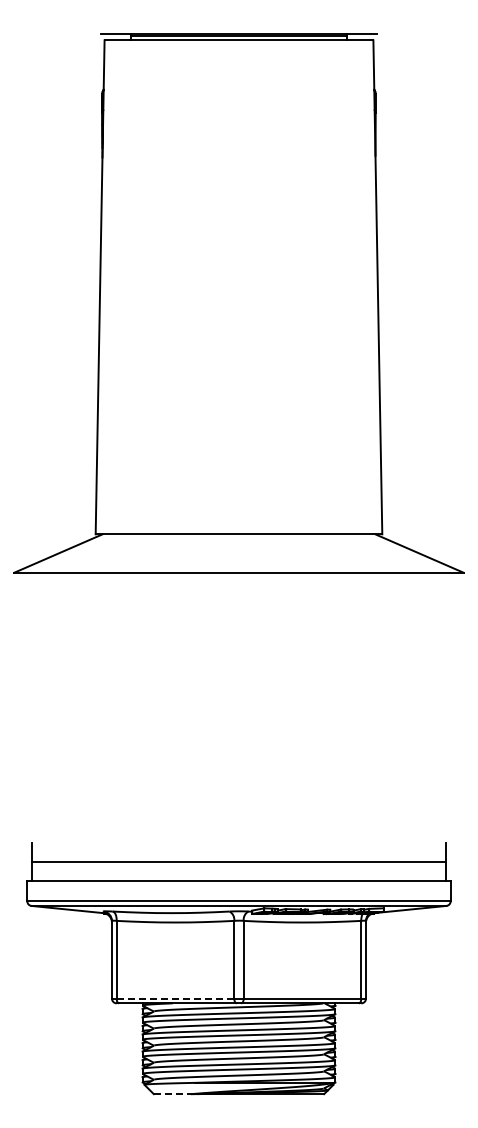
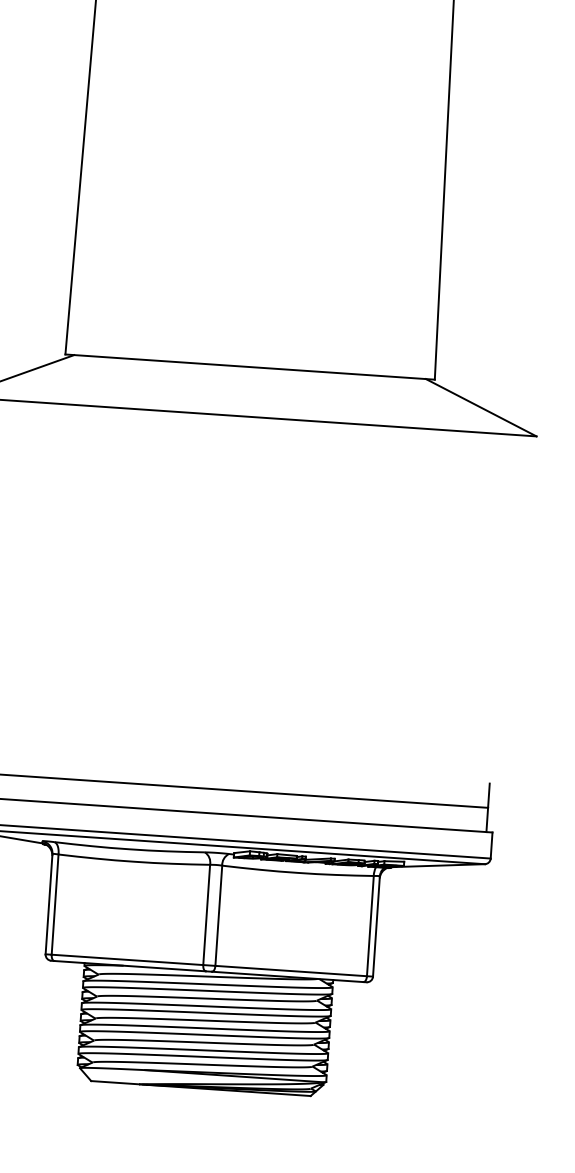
line: (175, 998) -> (127, 959), dashed -> solid
line: (172, 1094) -> (115, 1083), dashed -> solid

